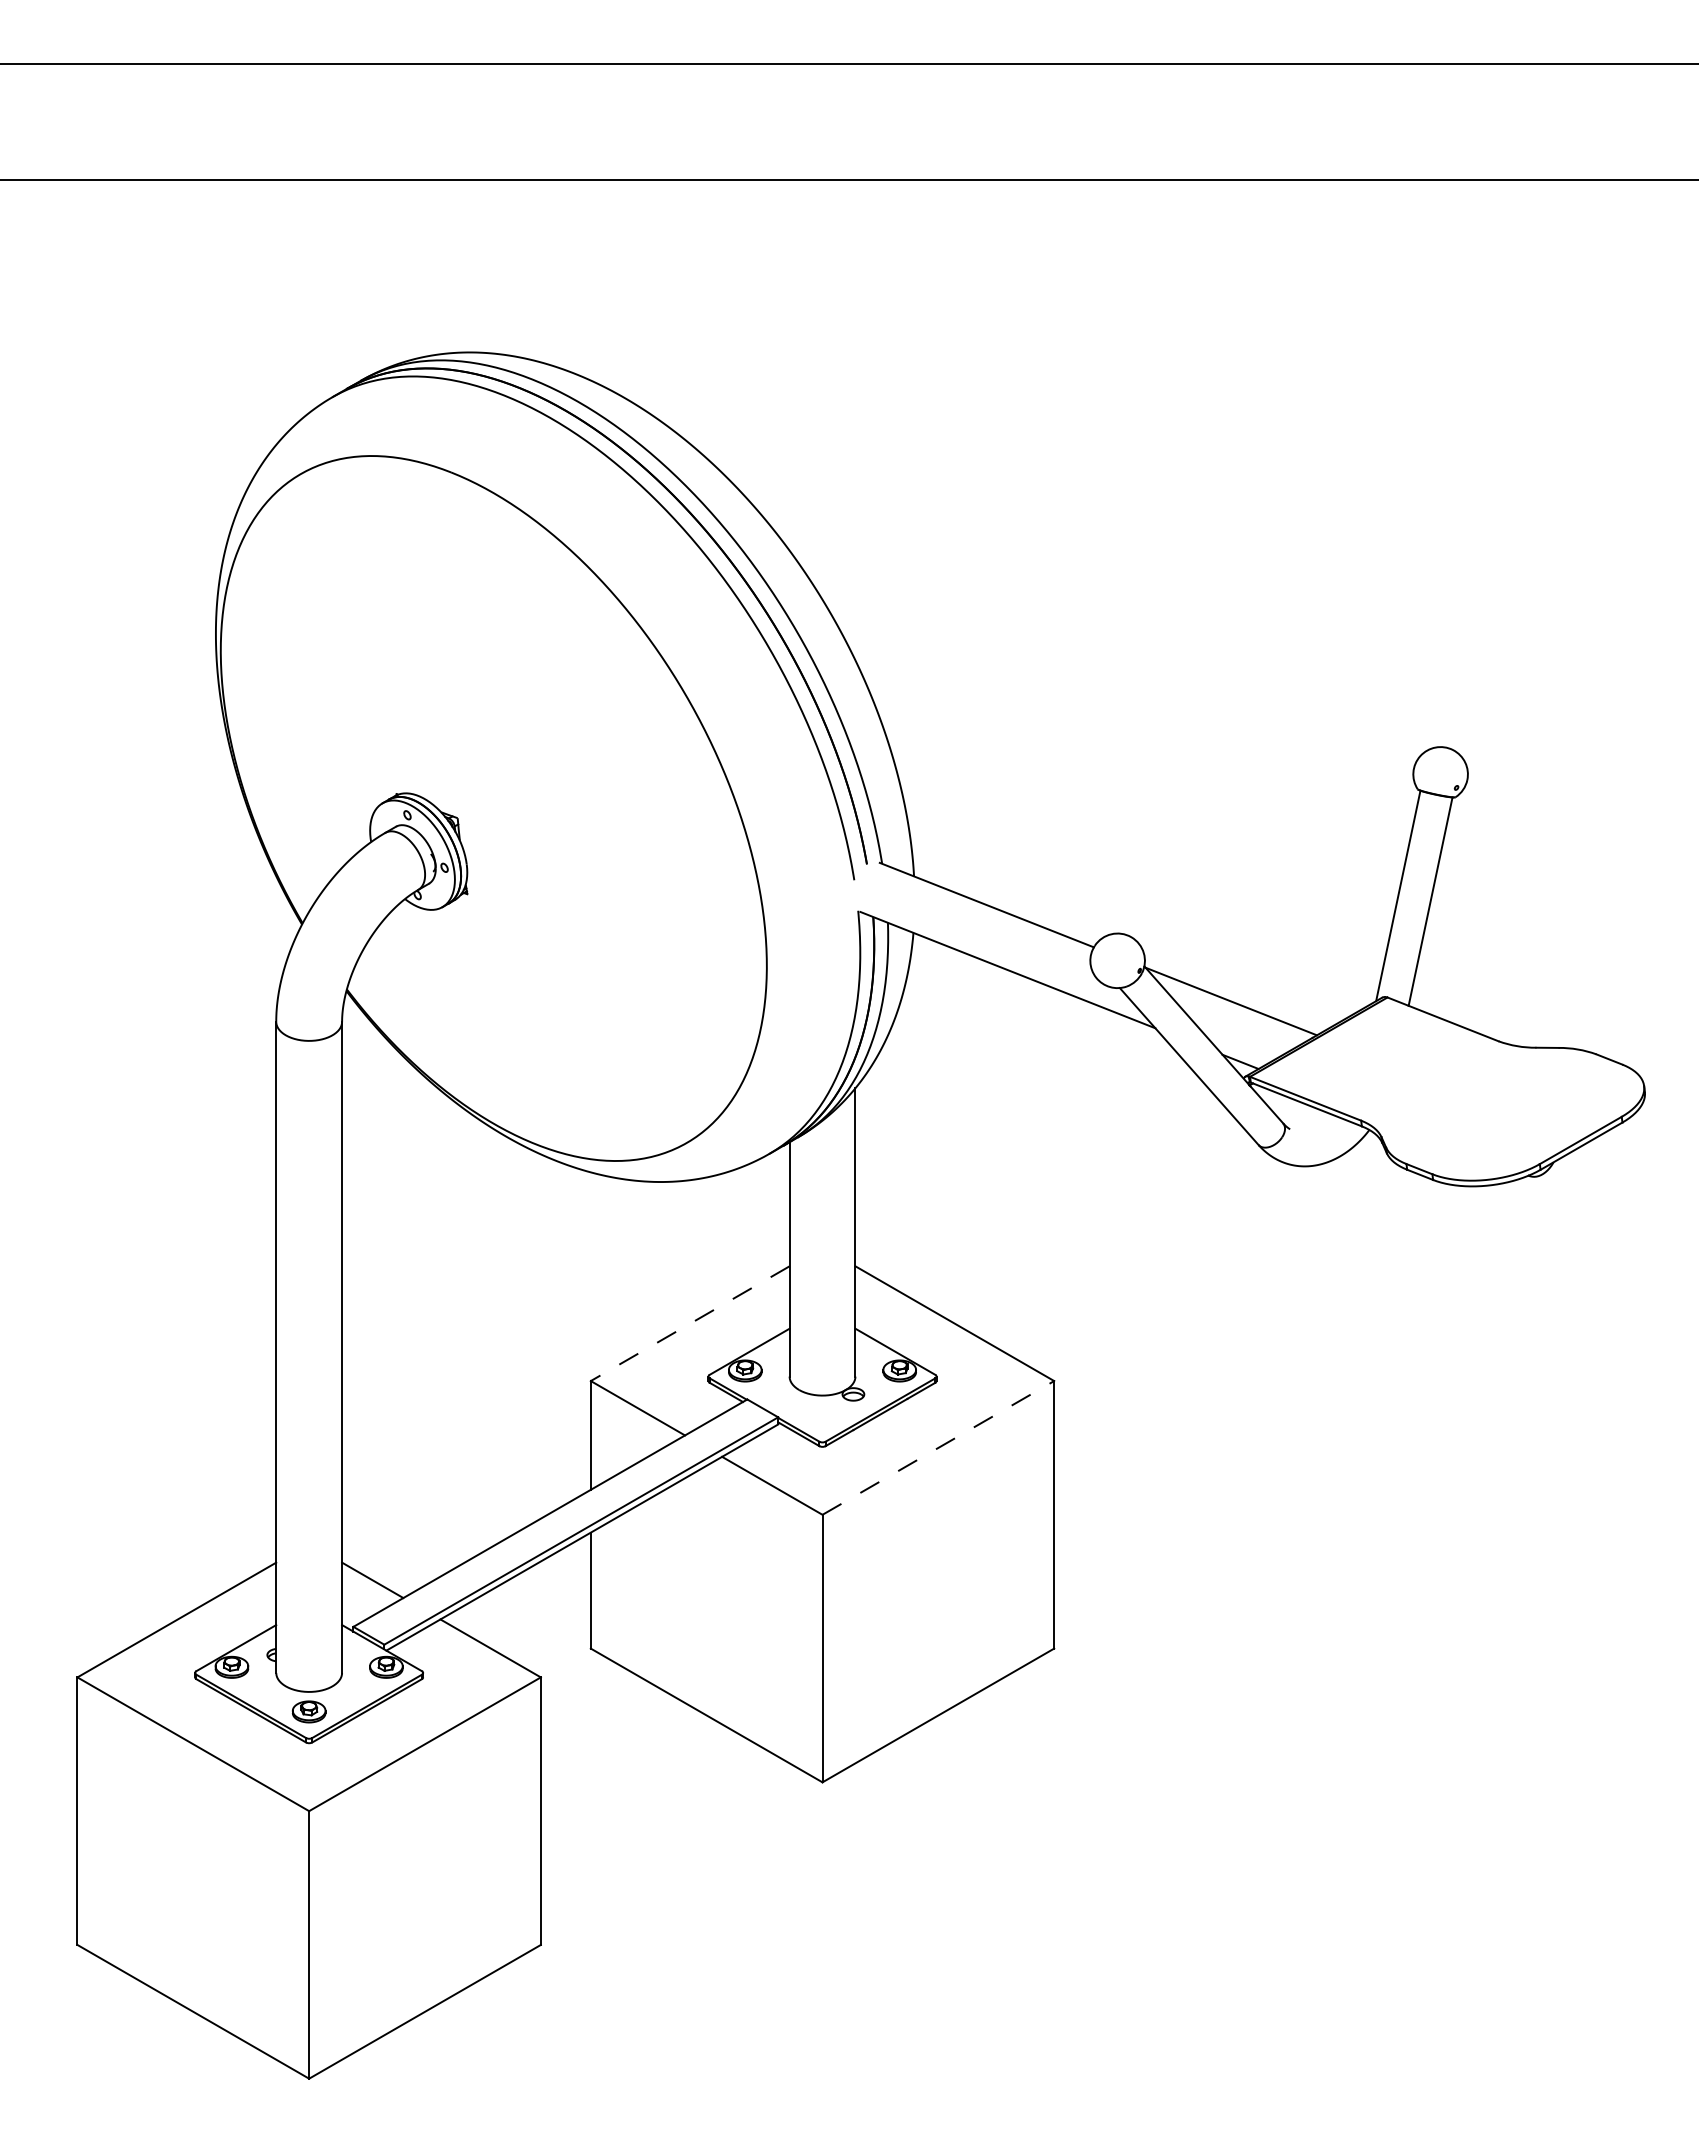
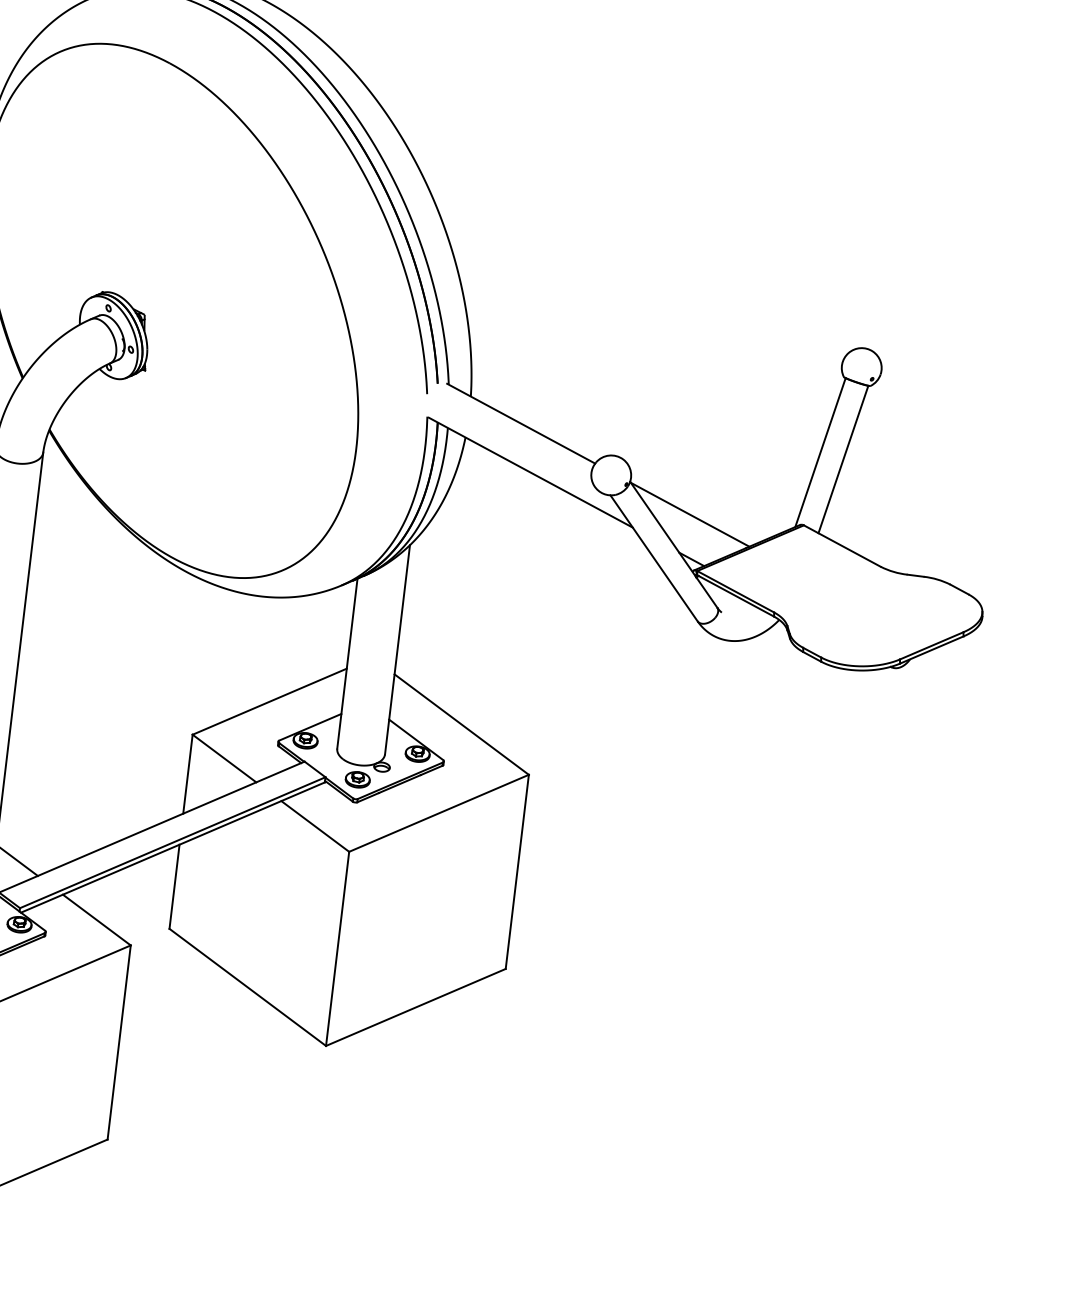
line: (690, 1323) -> (269, 701), dashed -> solid
part: (822, 1415) -> (357, 779), added
line: (938, 1447) -> (439, 813), dashed -> solid

